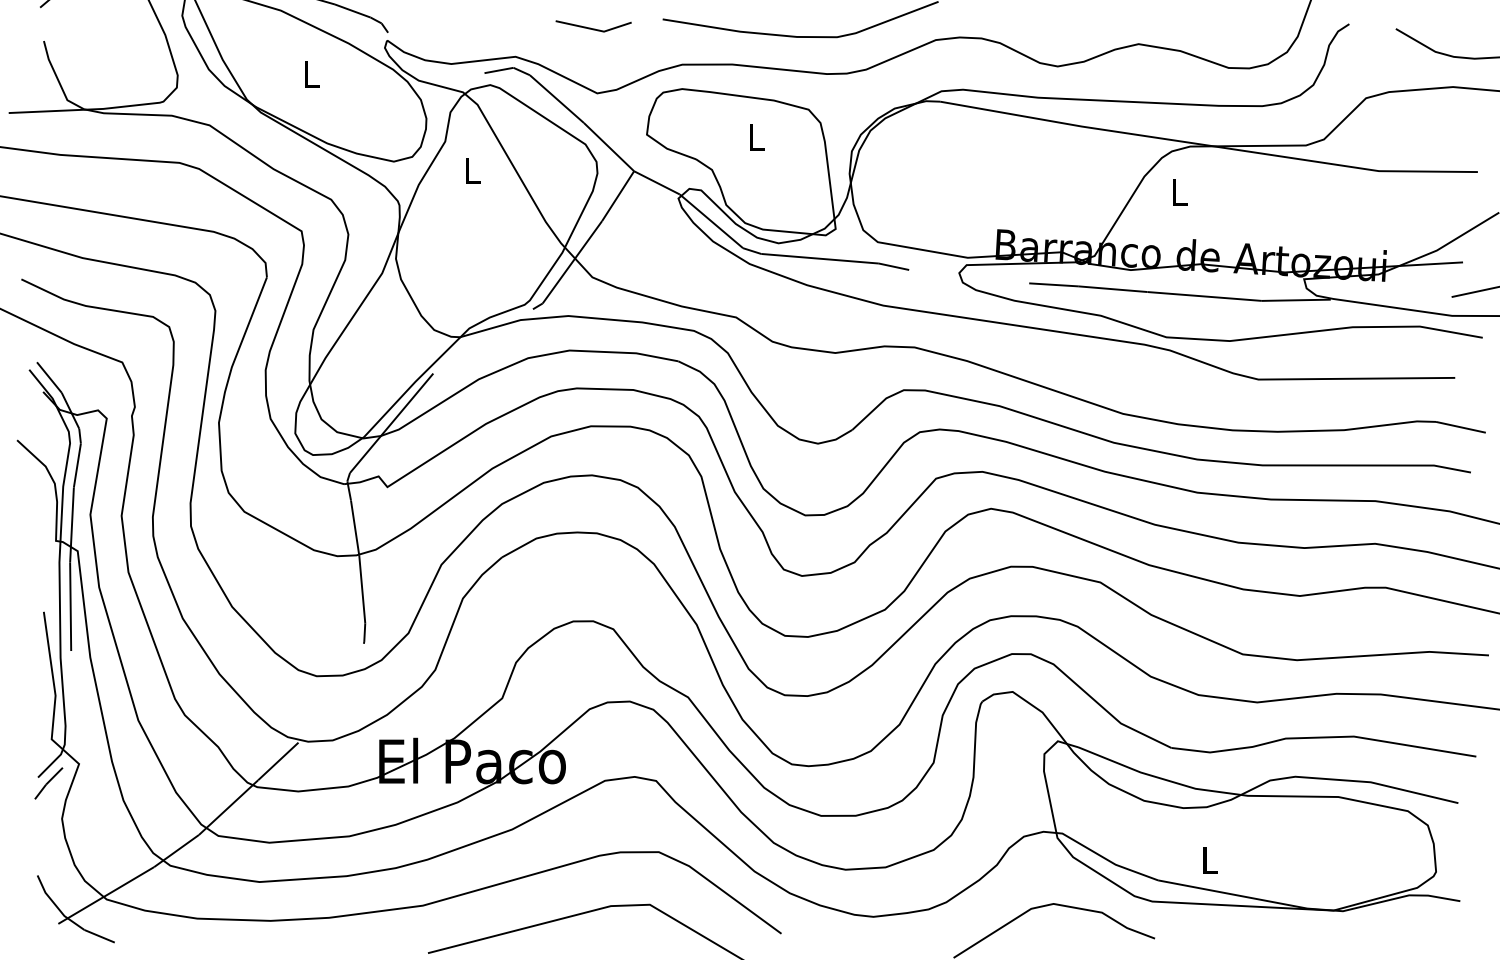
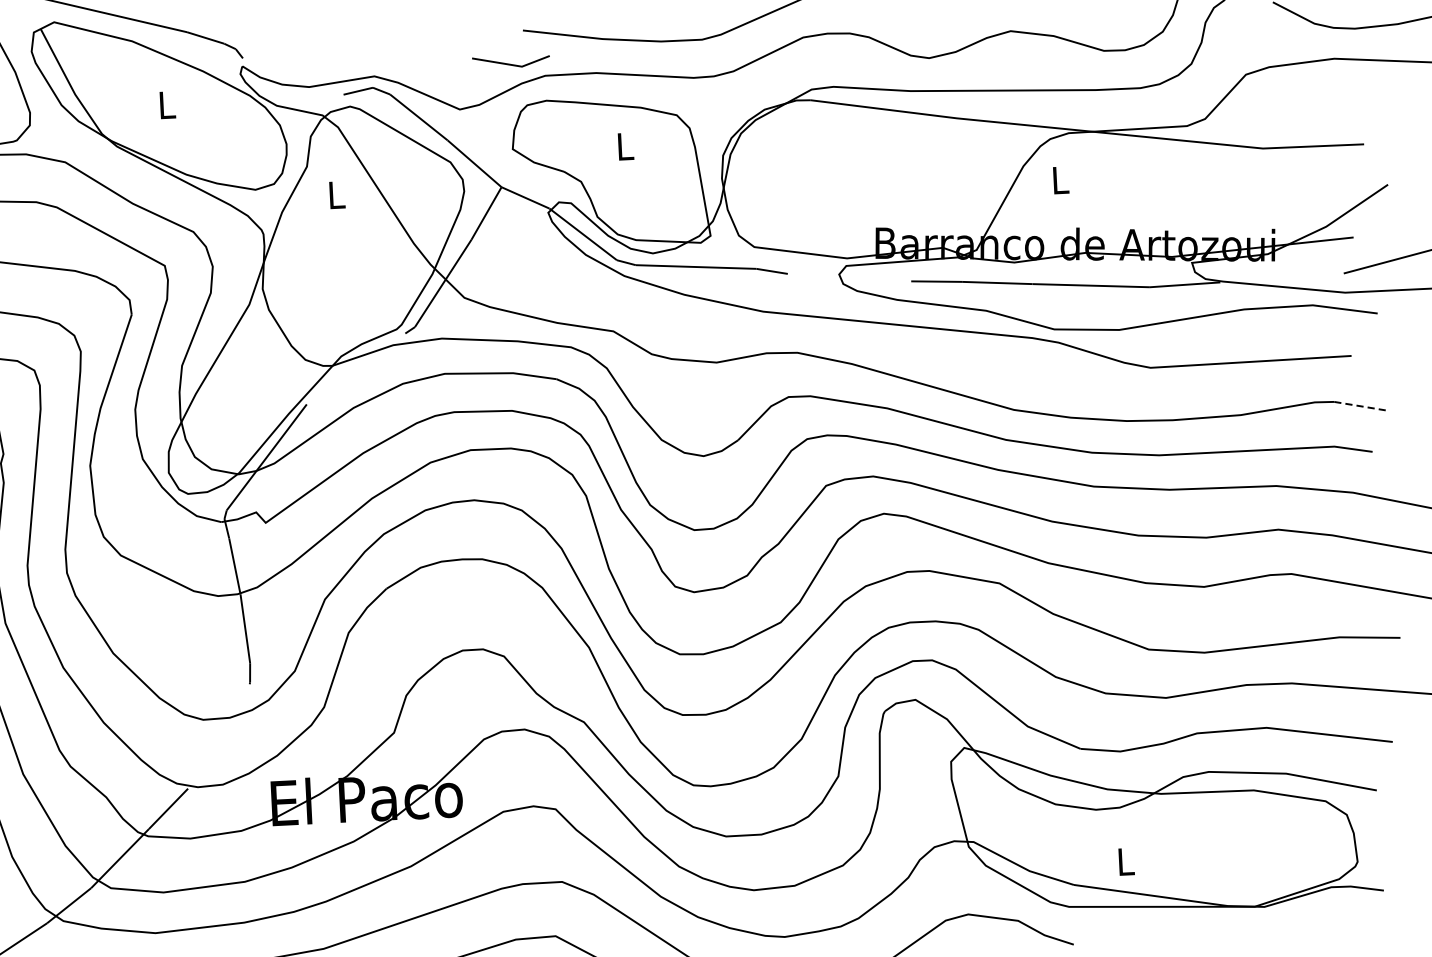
line: (593, 28) -> (511, 64), moved
line: (1461, 427) -> (1360, 406), solid -> dashed

